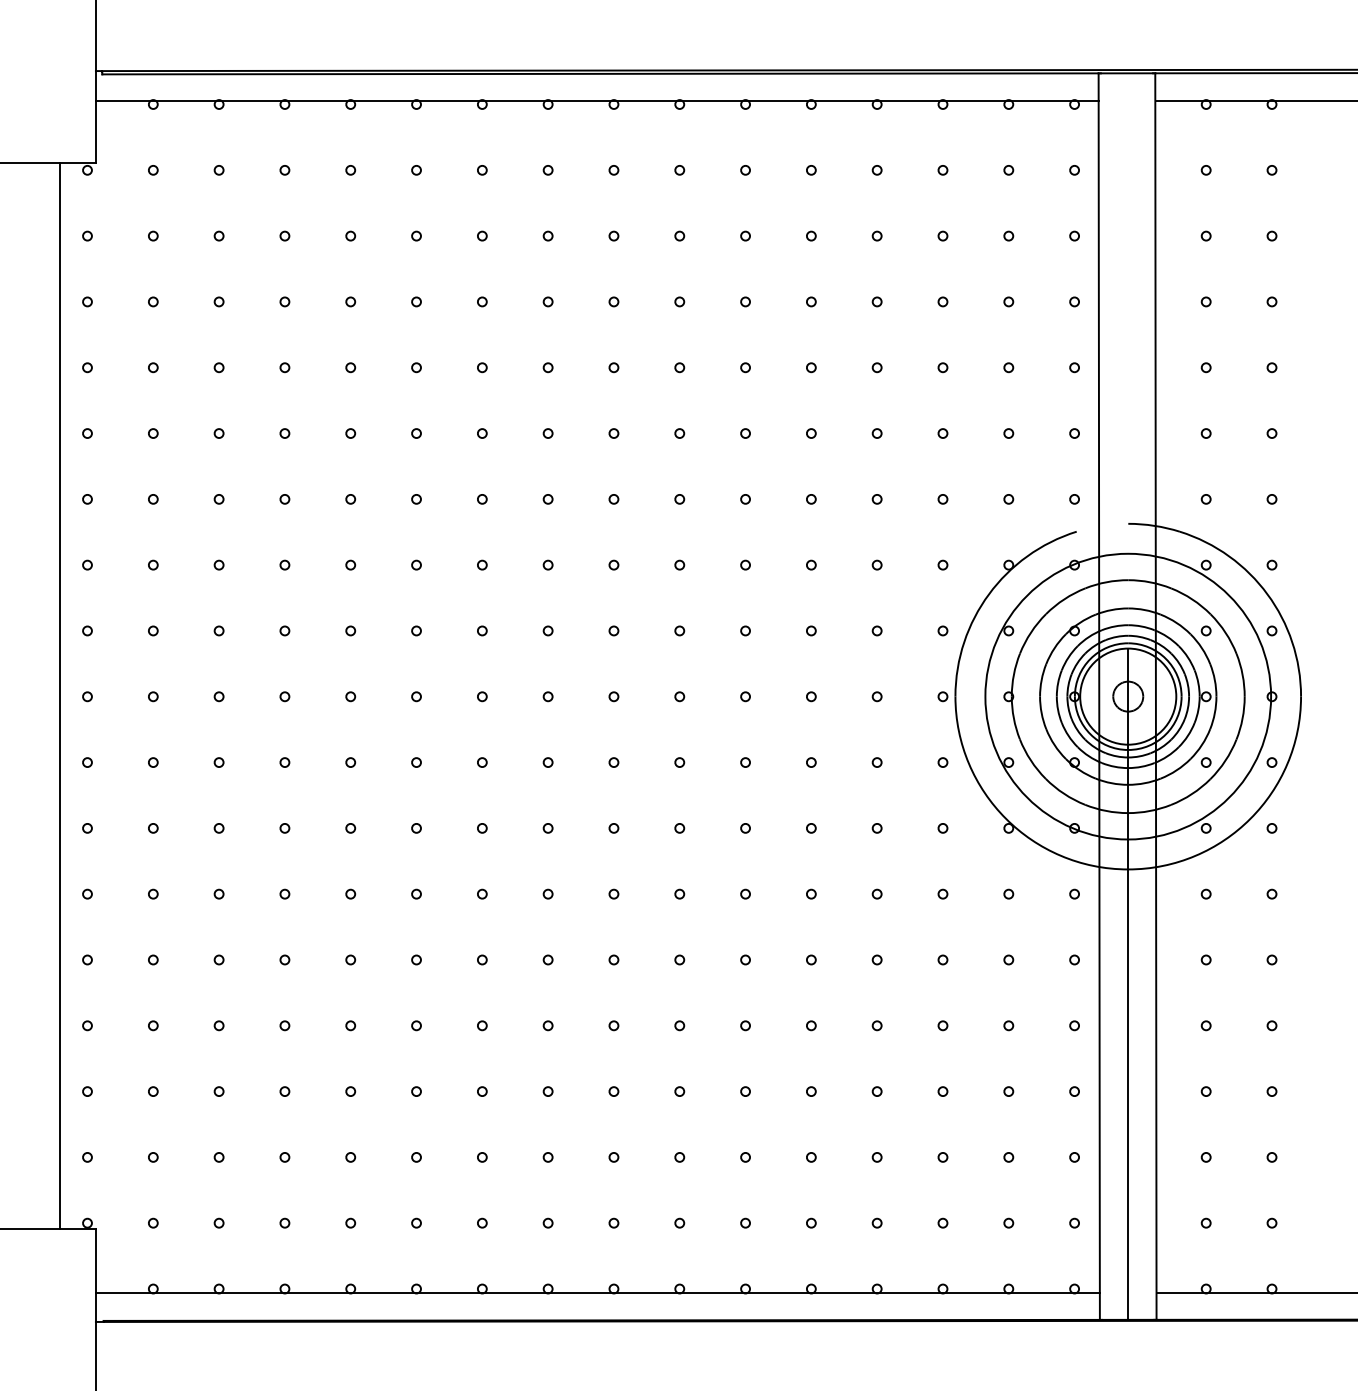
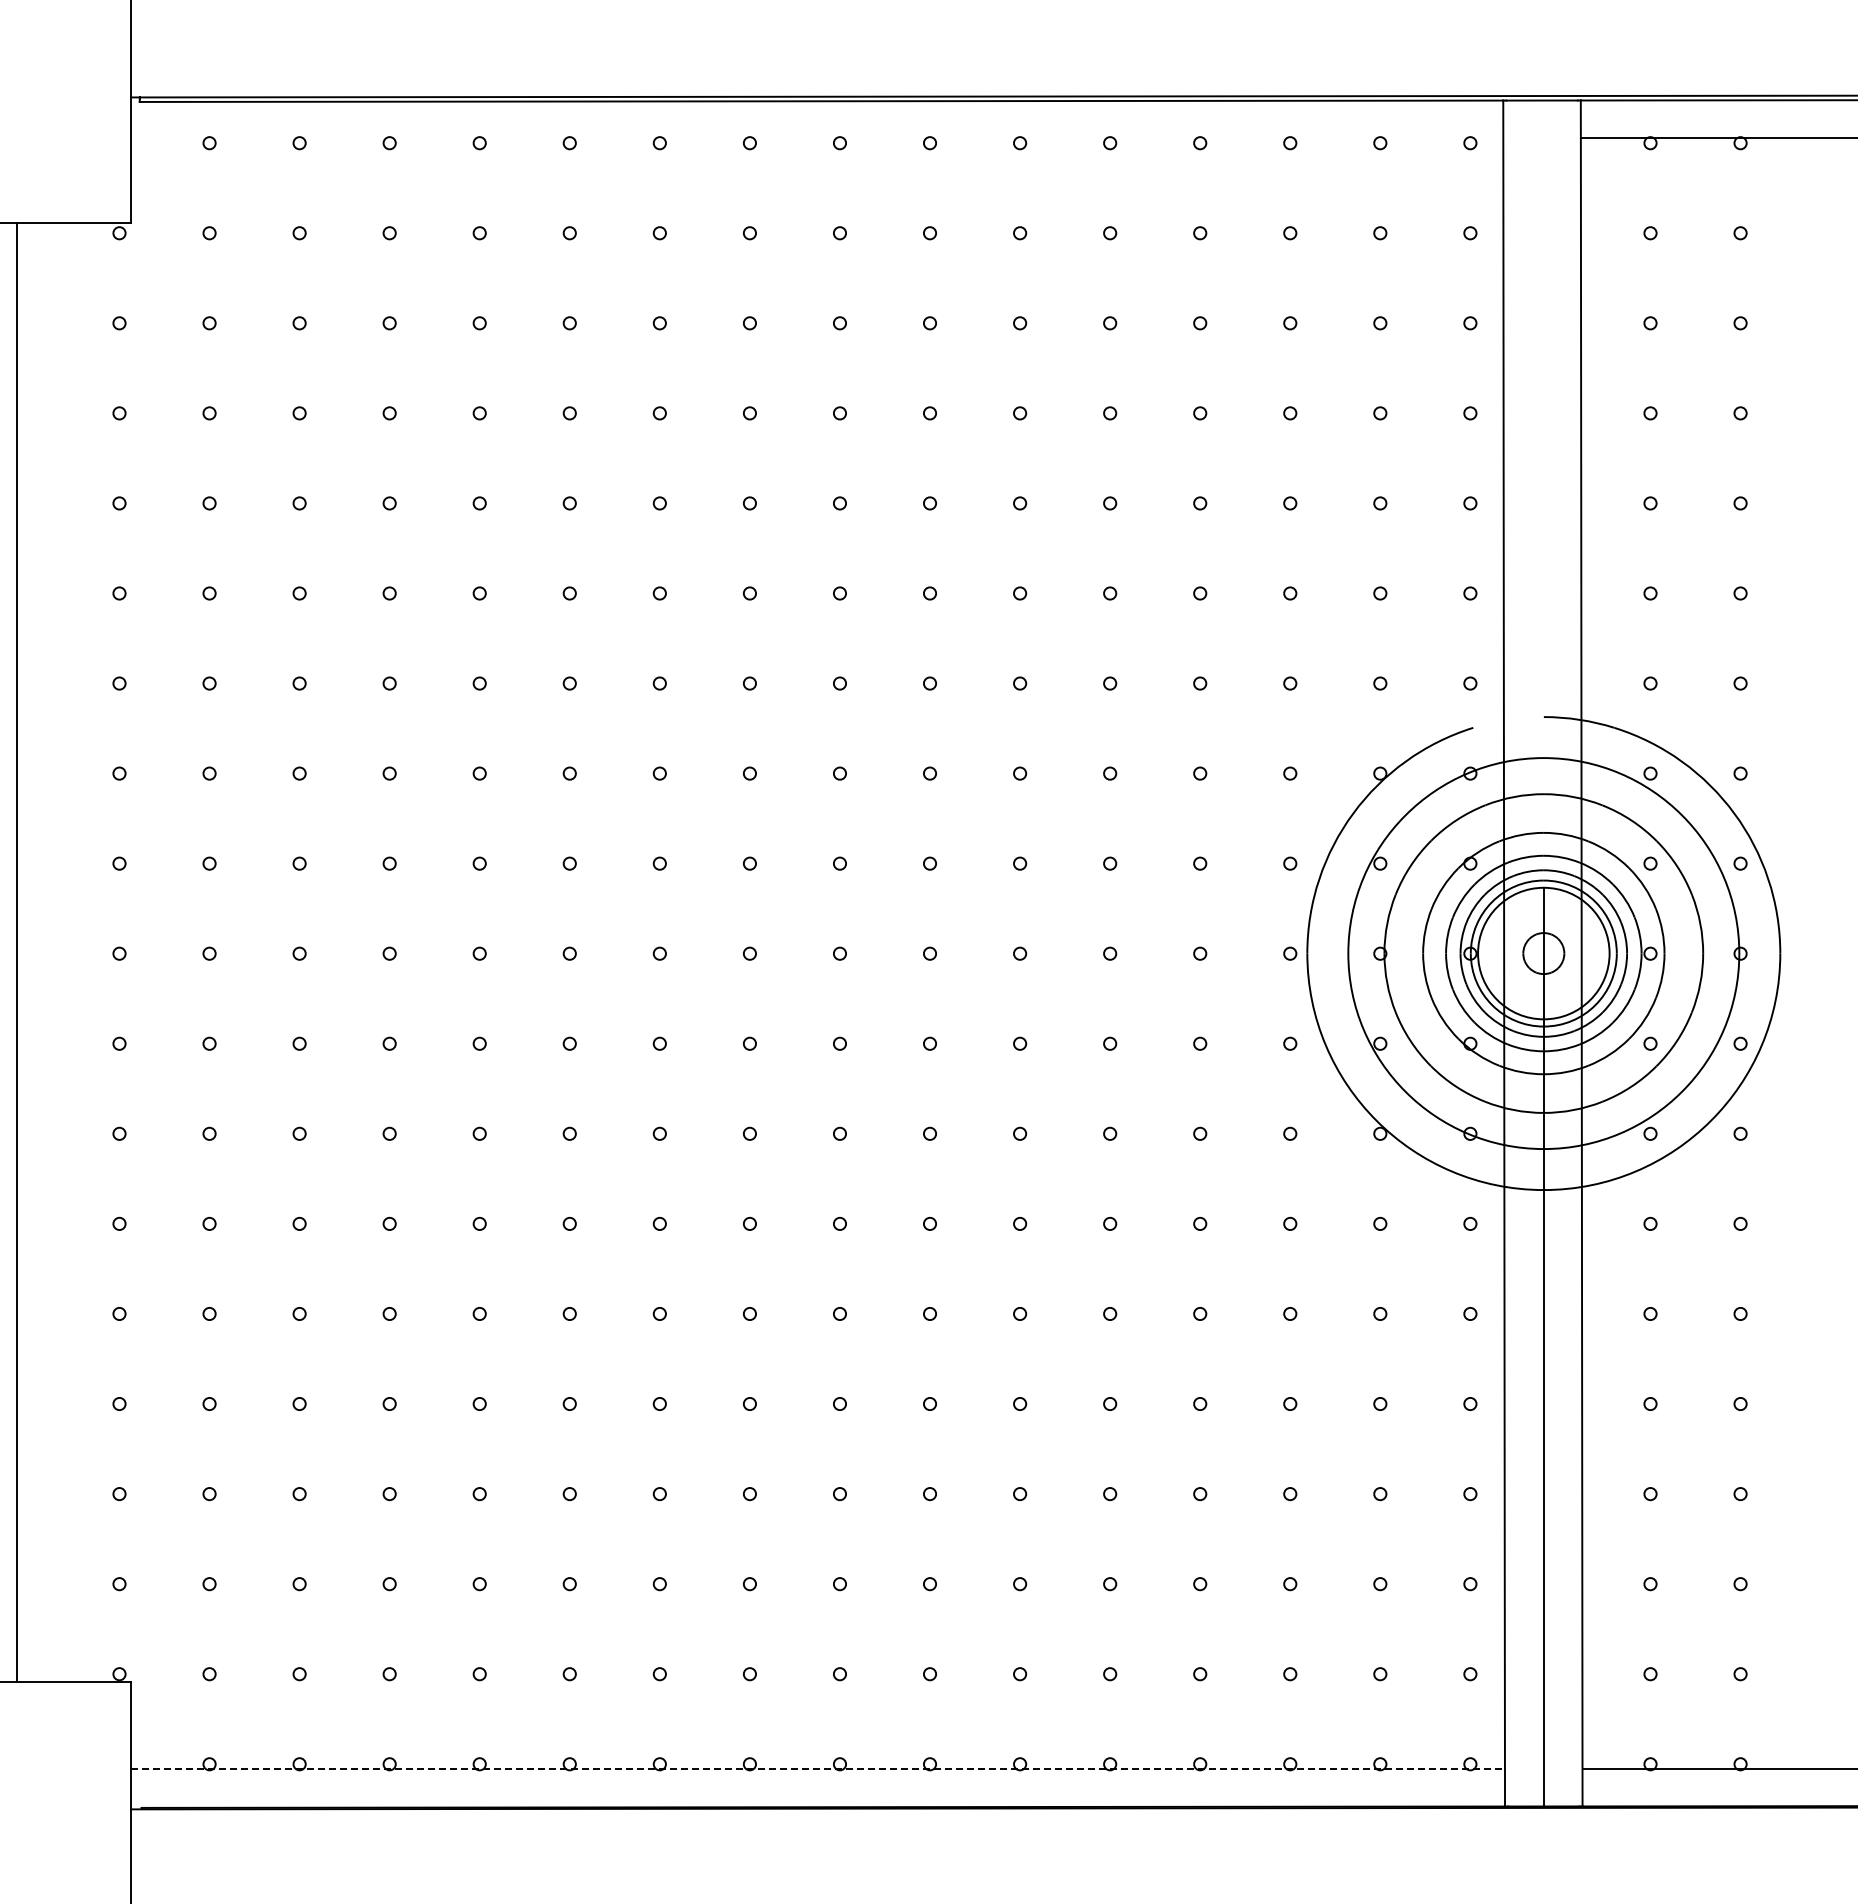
line: (597, 100) -> (817, 137), removed
line: (60, 695) -> (17, 952), moved
line: (597, 1292) -> (817, 1769), solid -> dashed

